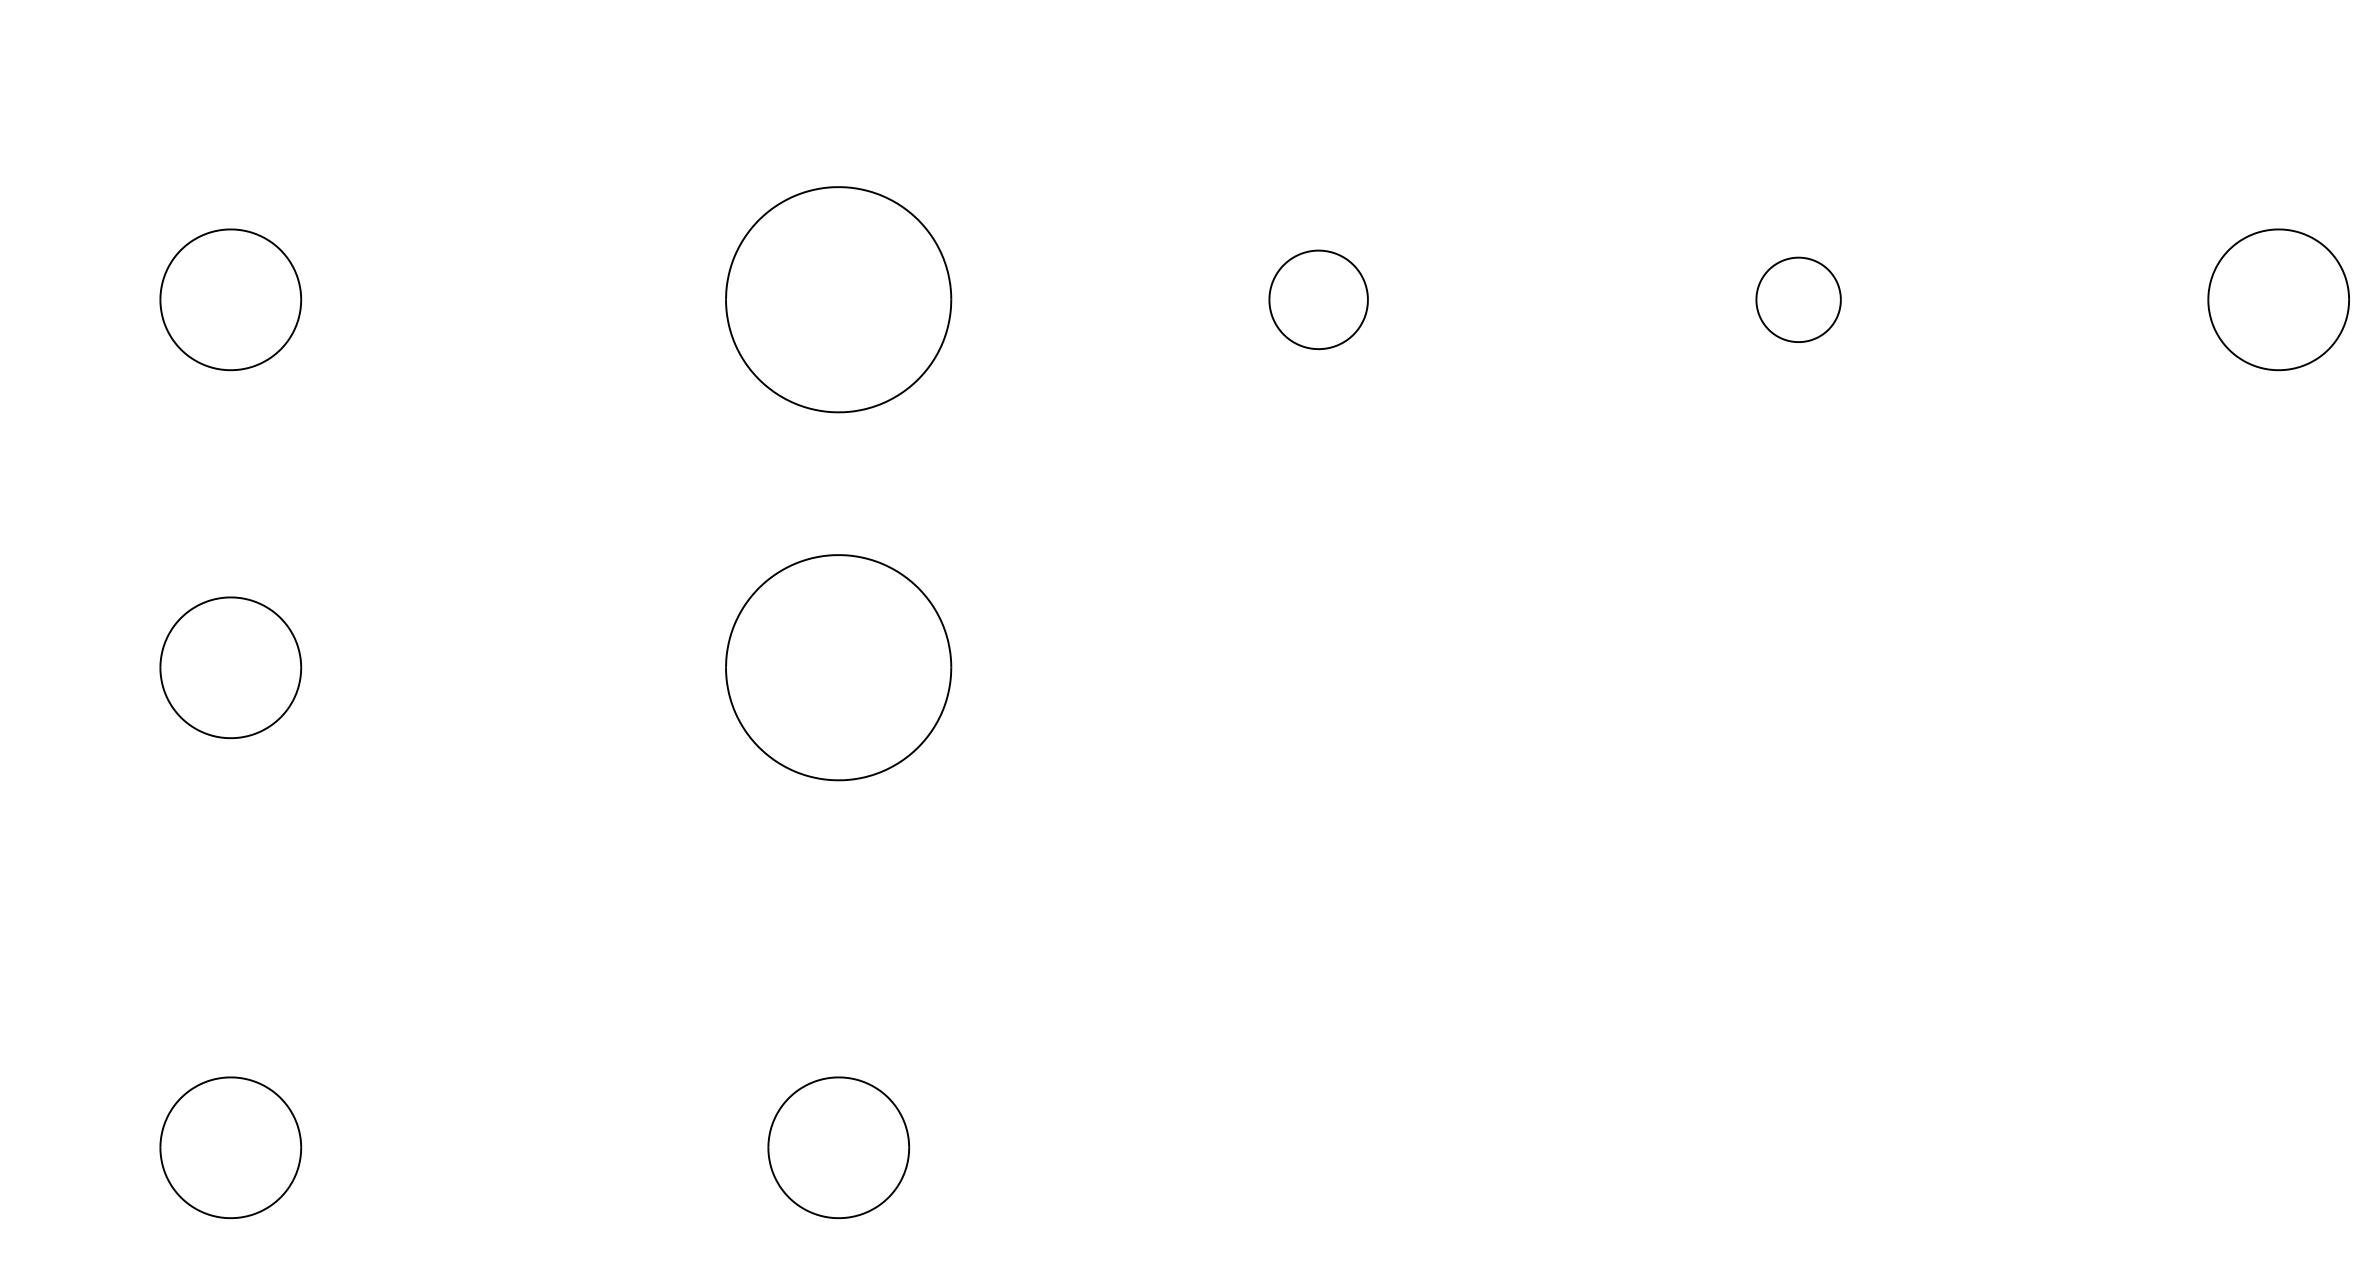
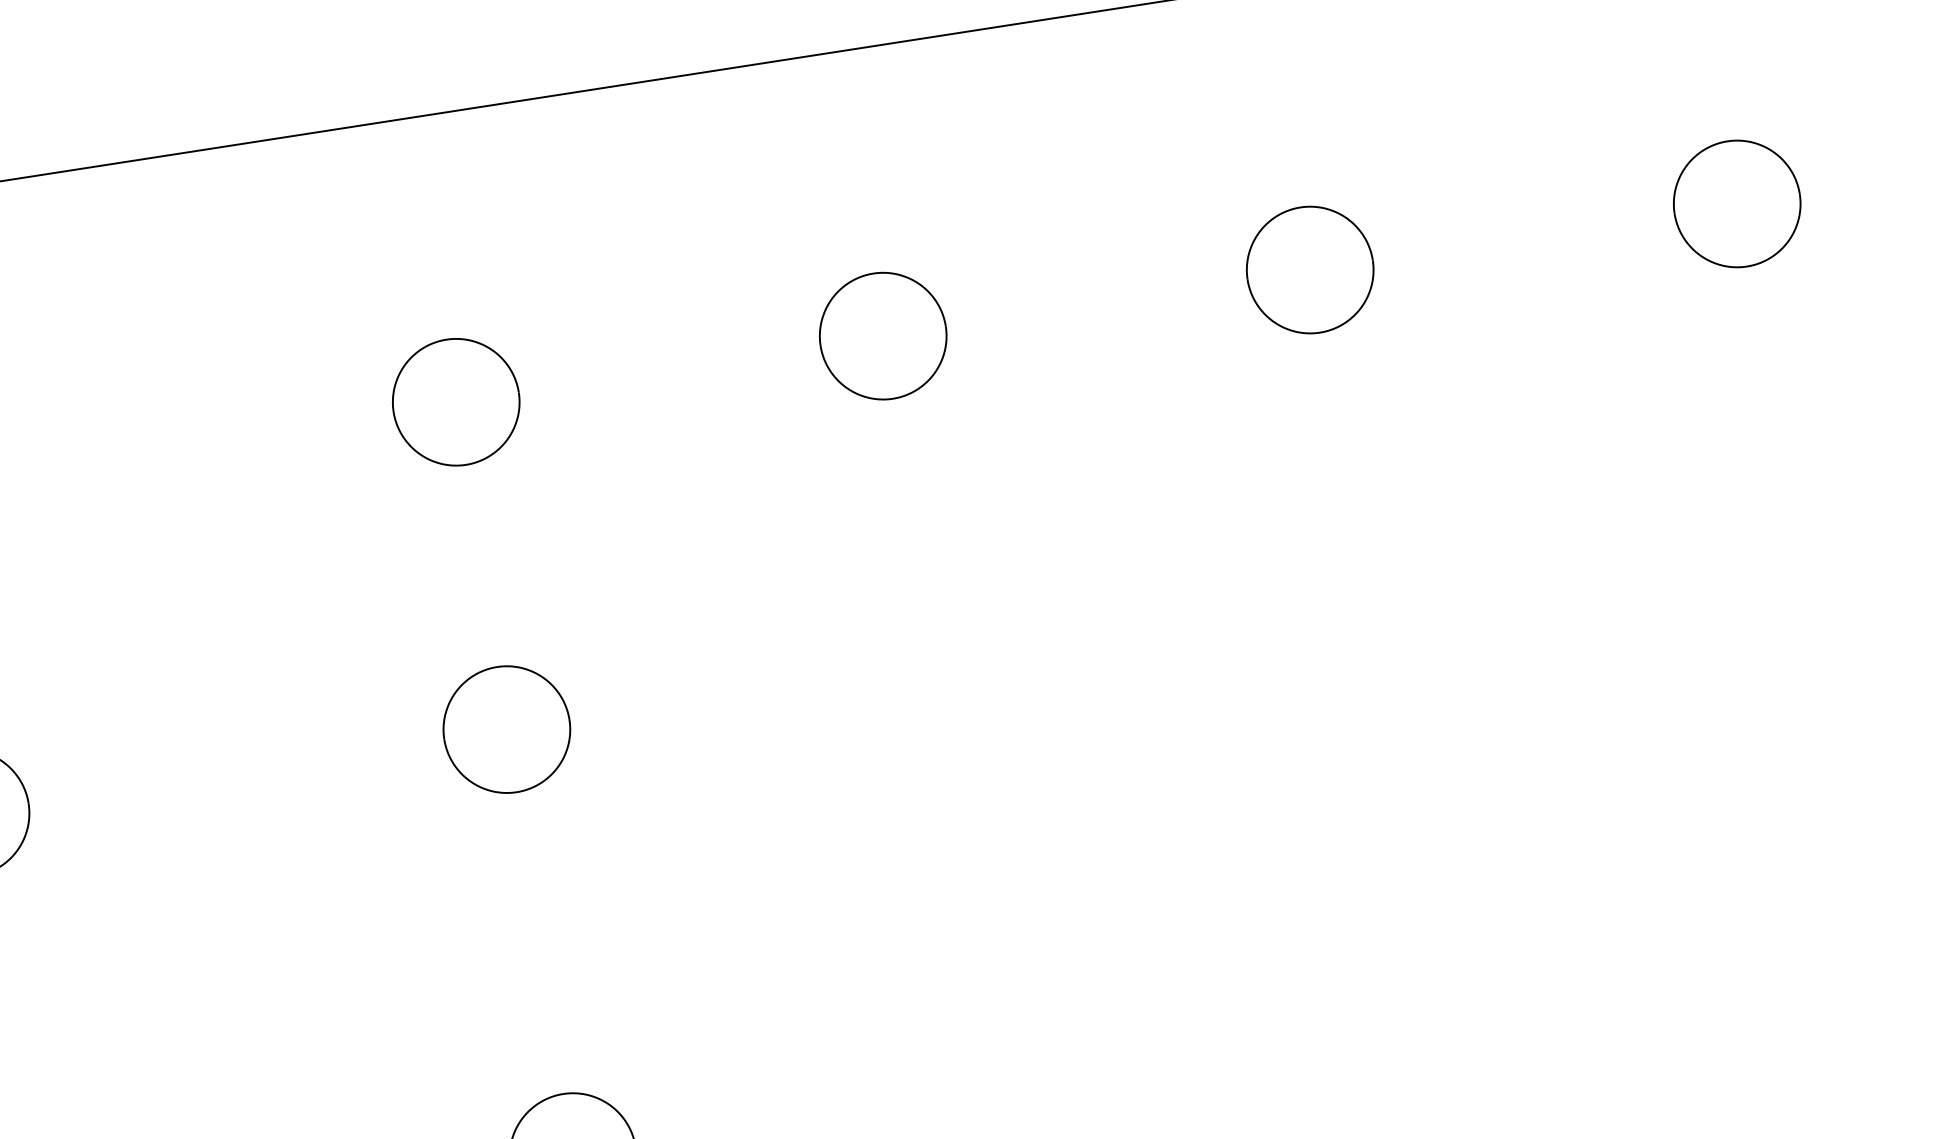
part: (838, 299) -> (455, 402), size x0.62
part: (1318, 299) -> (882, 335), size x1.43
part: (1798, 299) -> (1309, 269), size x1.67
part: (838, 667) -> (506, 729), size x0.62

